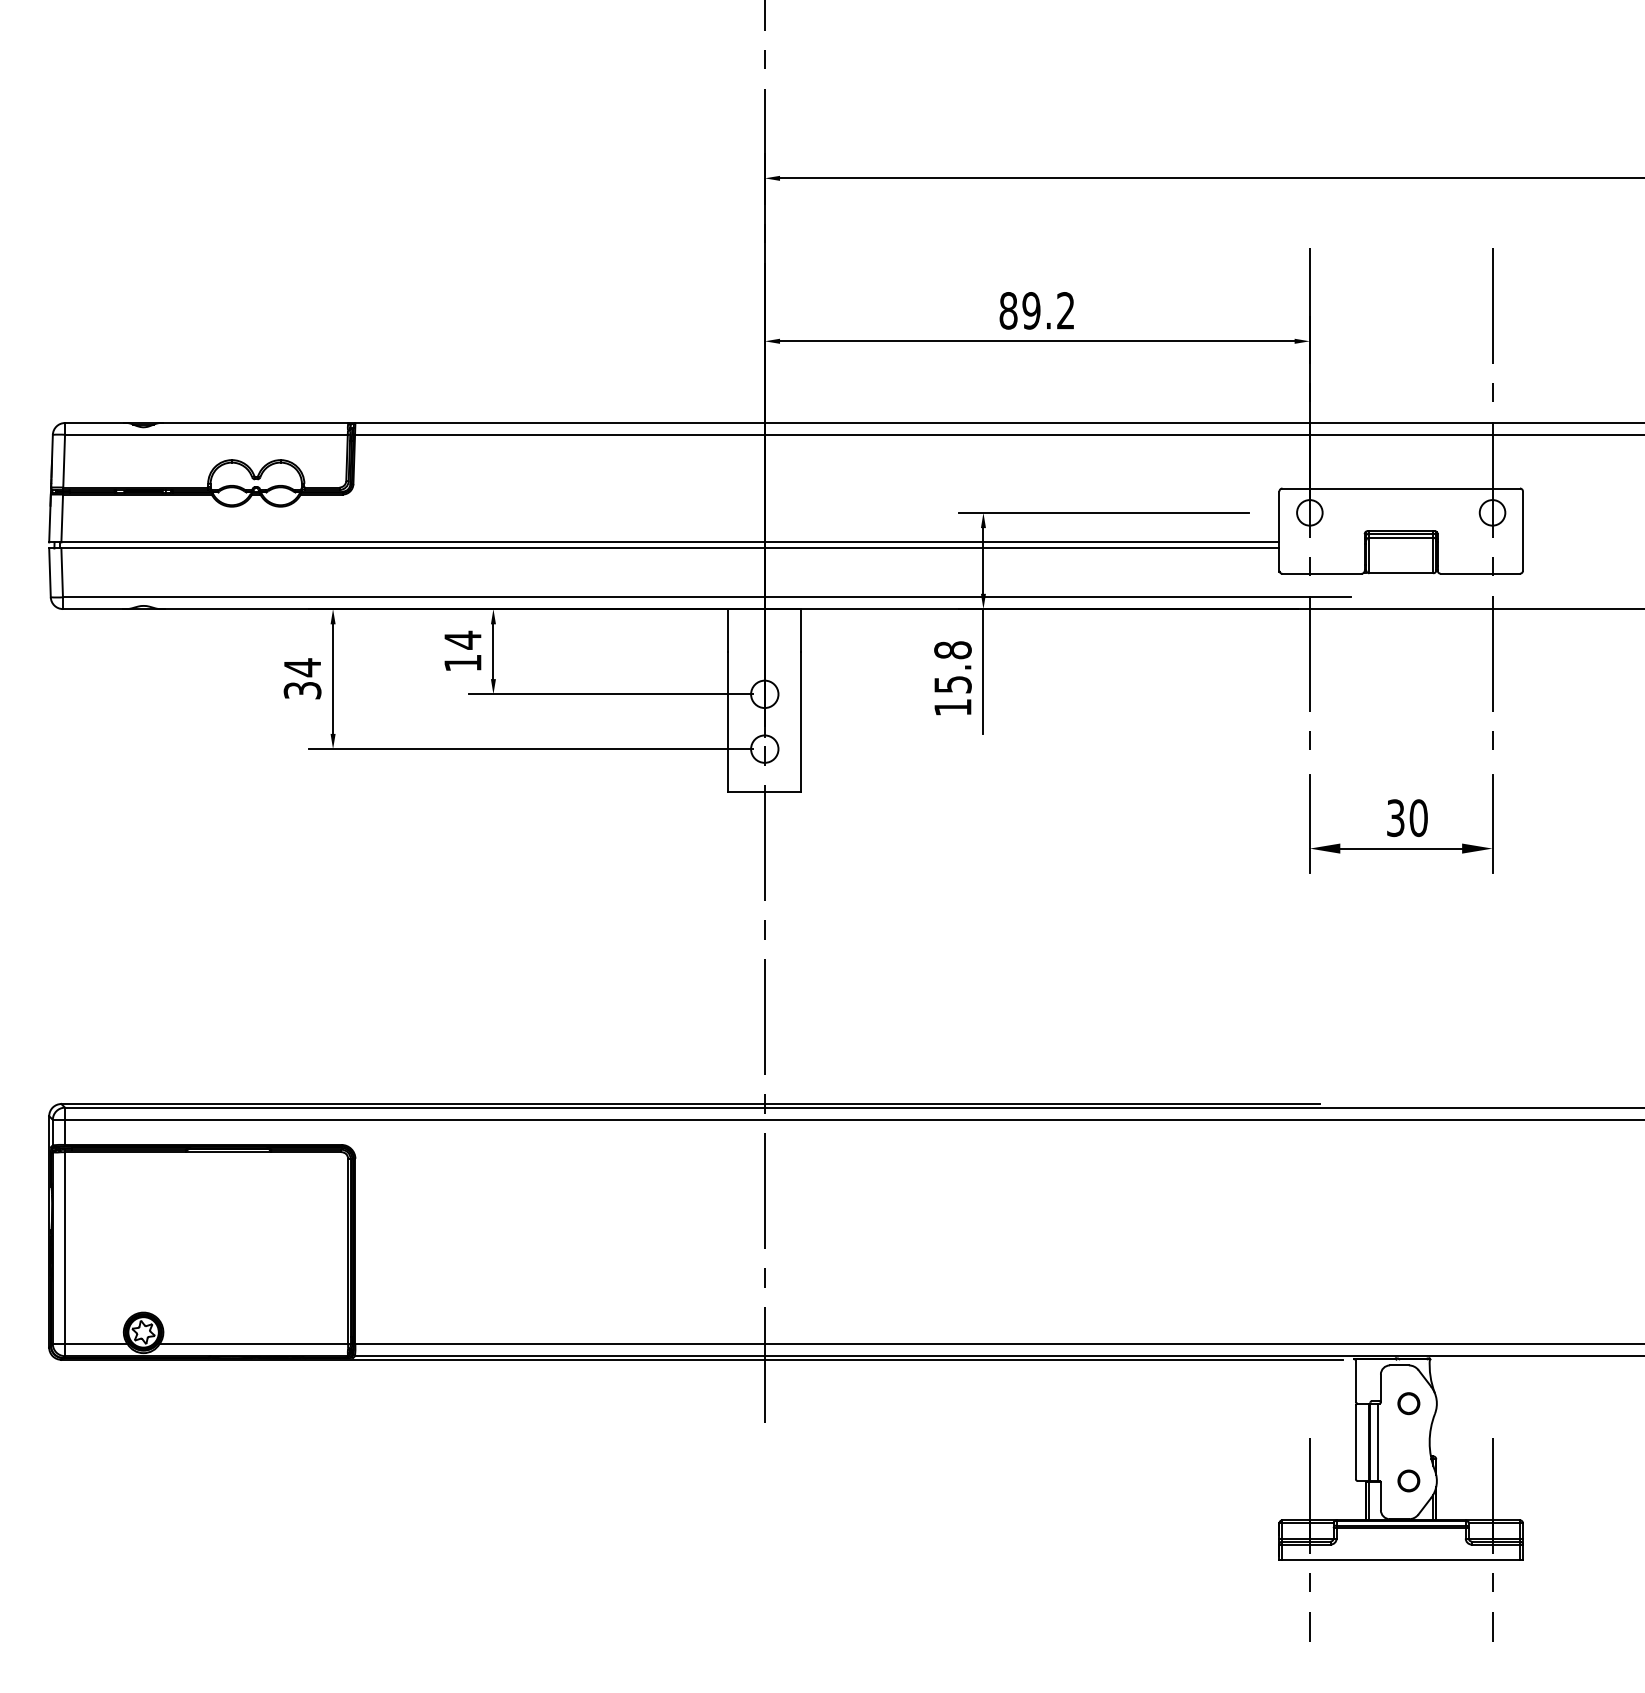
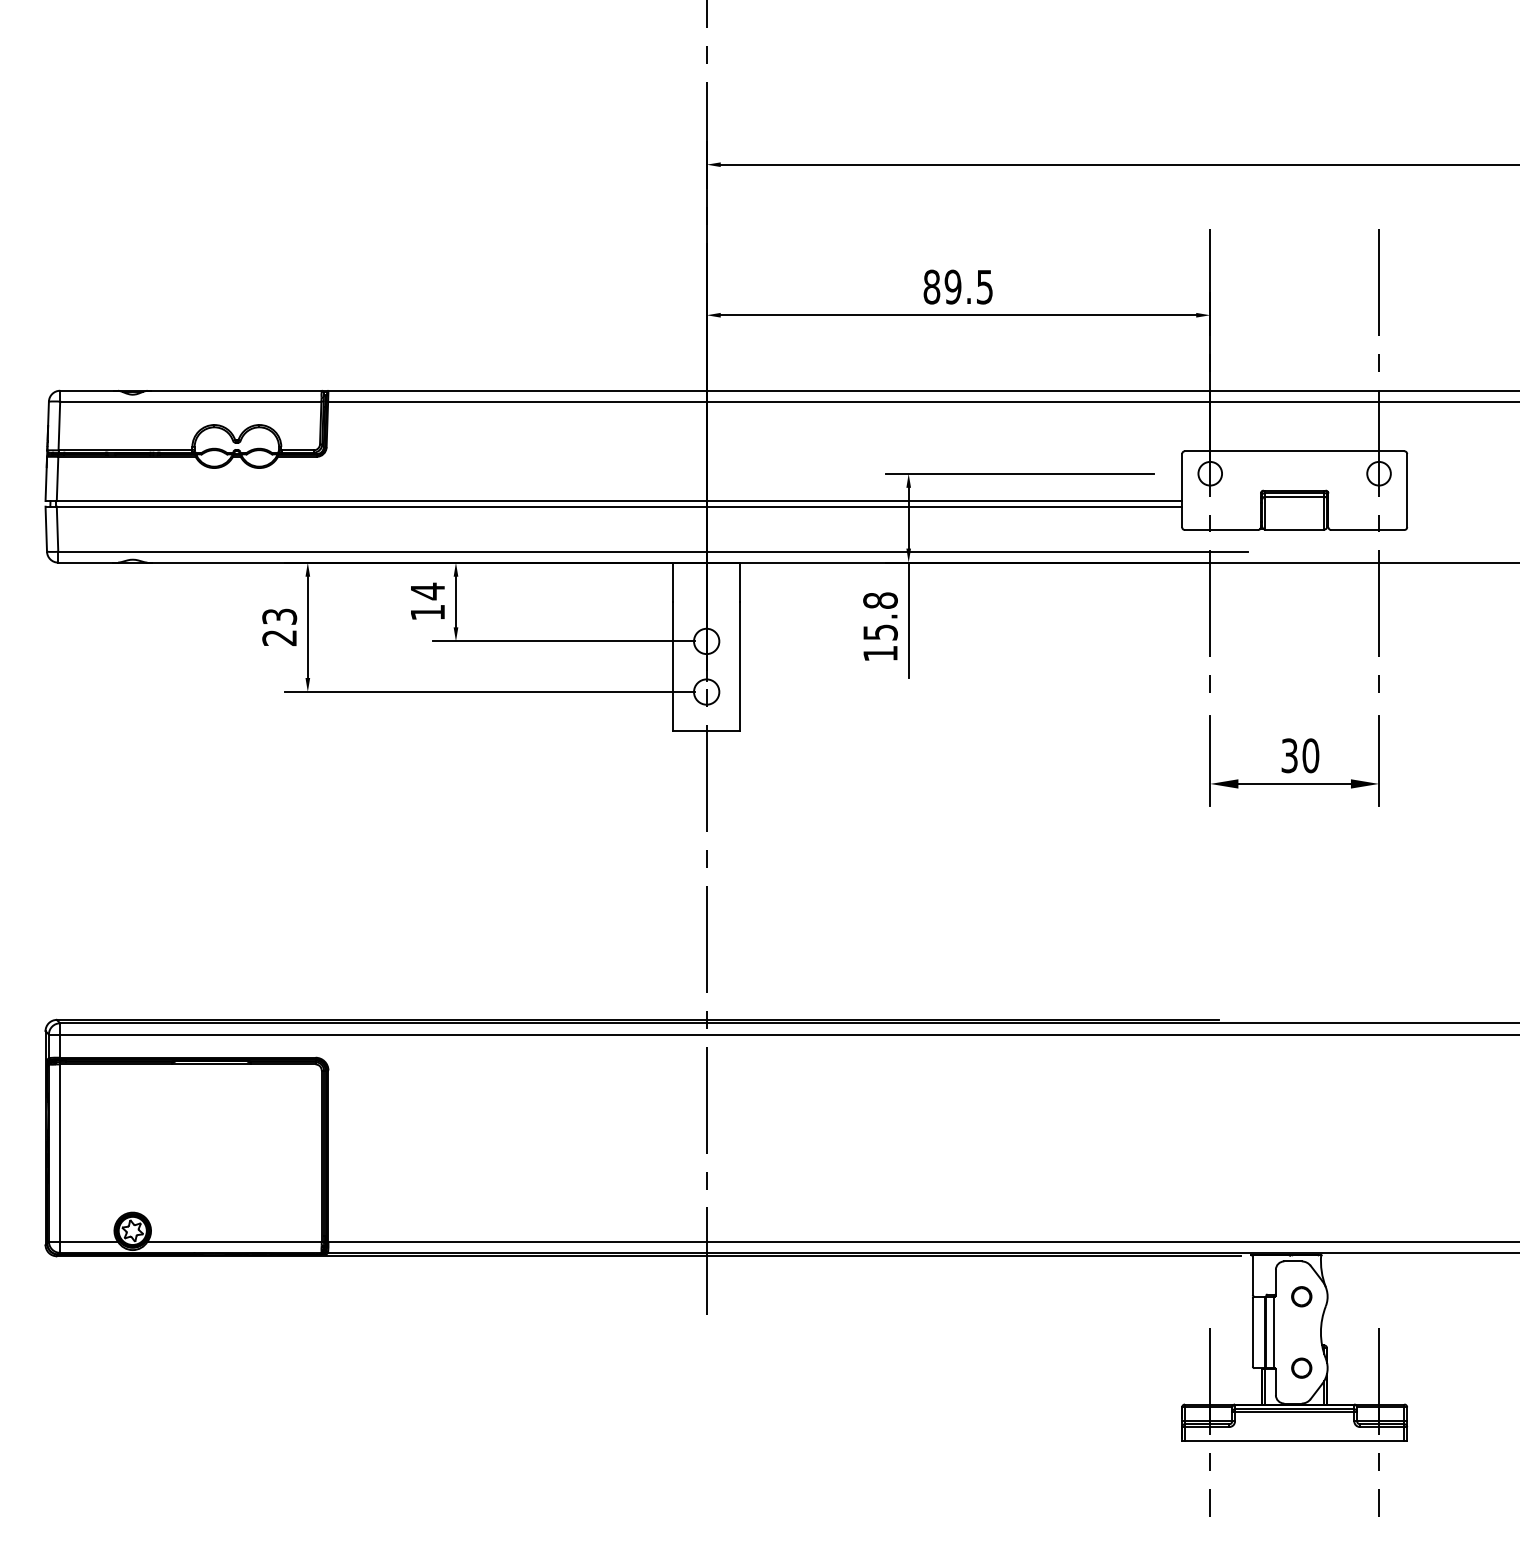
text: (1065, 310) -> (984, 286), 89.2 -> 89.5
text: (302, 678) -> (279, 626), 34 -> 23

